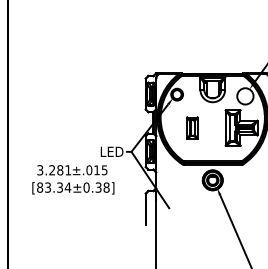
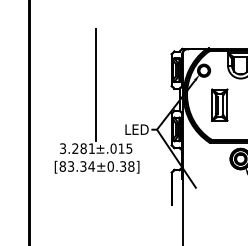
line: (72, 108) -> (96, 85), added
part: (192, 127) -> (219, 104), size x1.43

